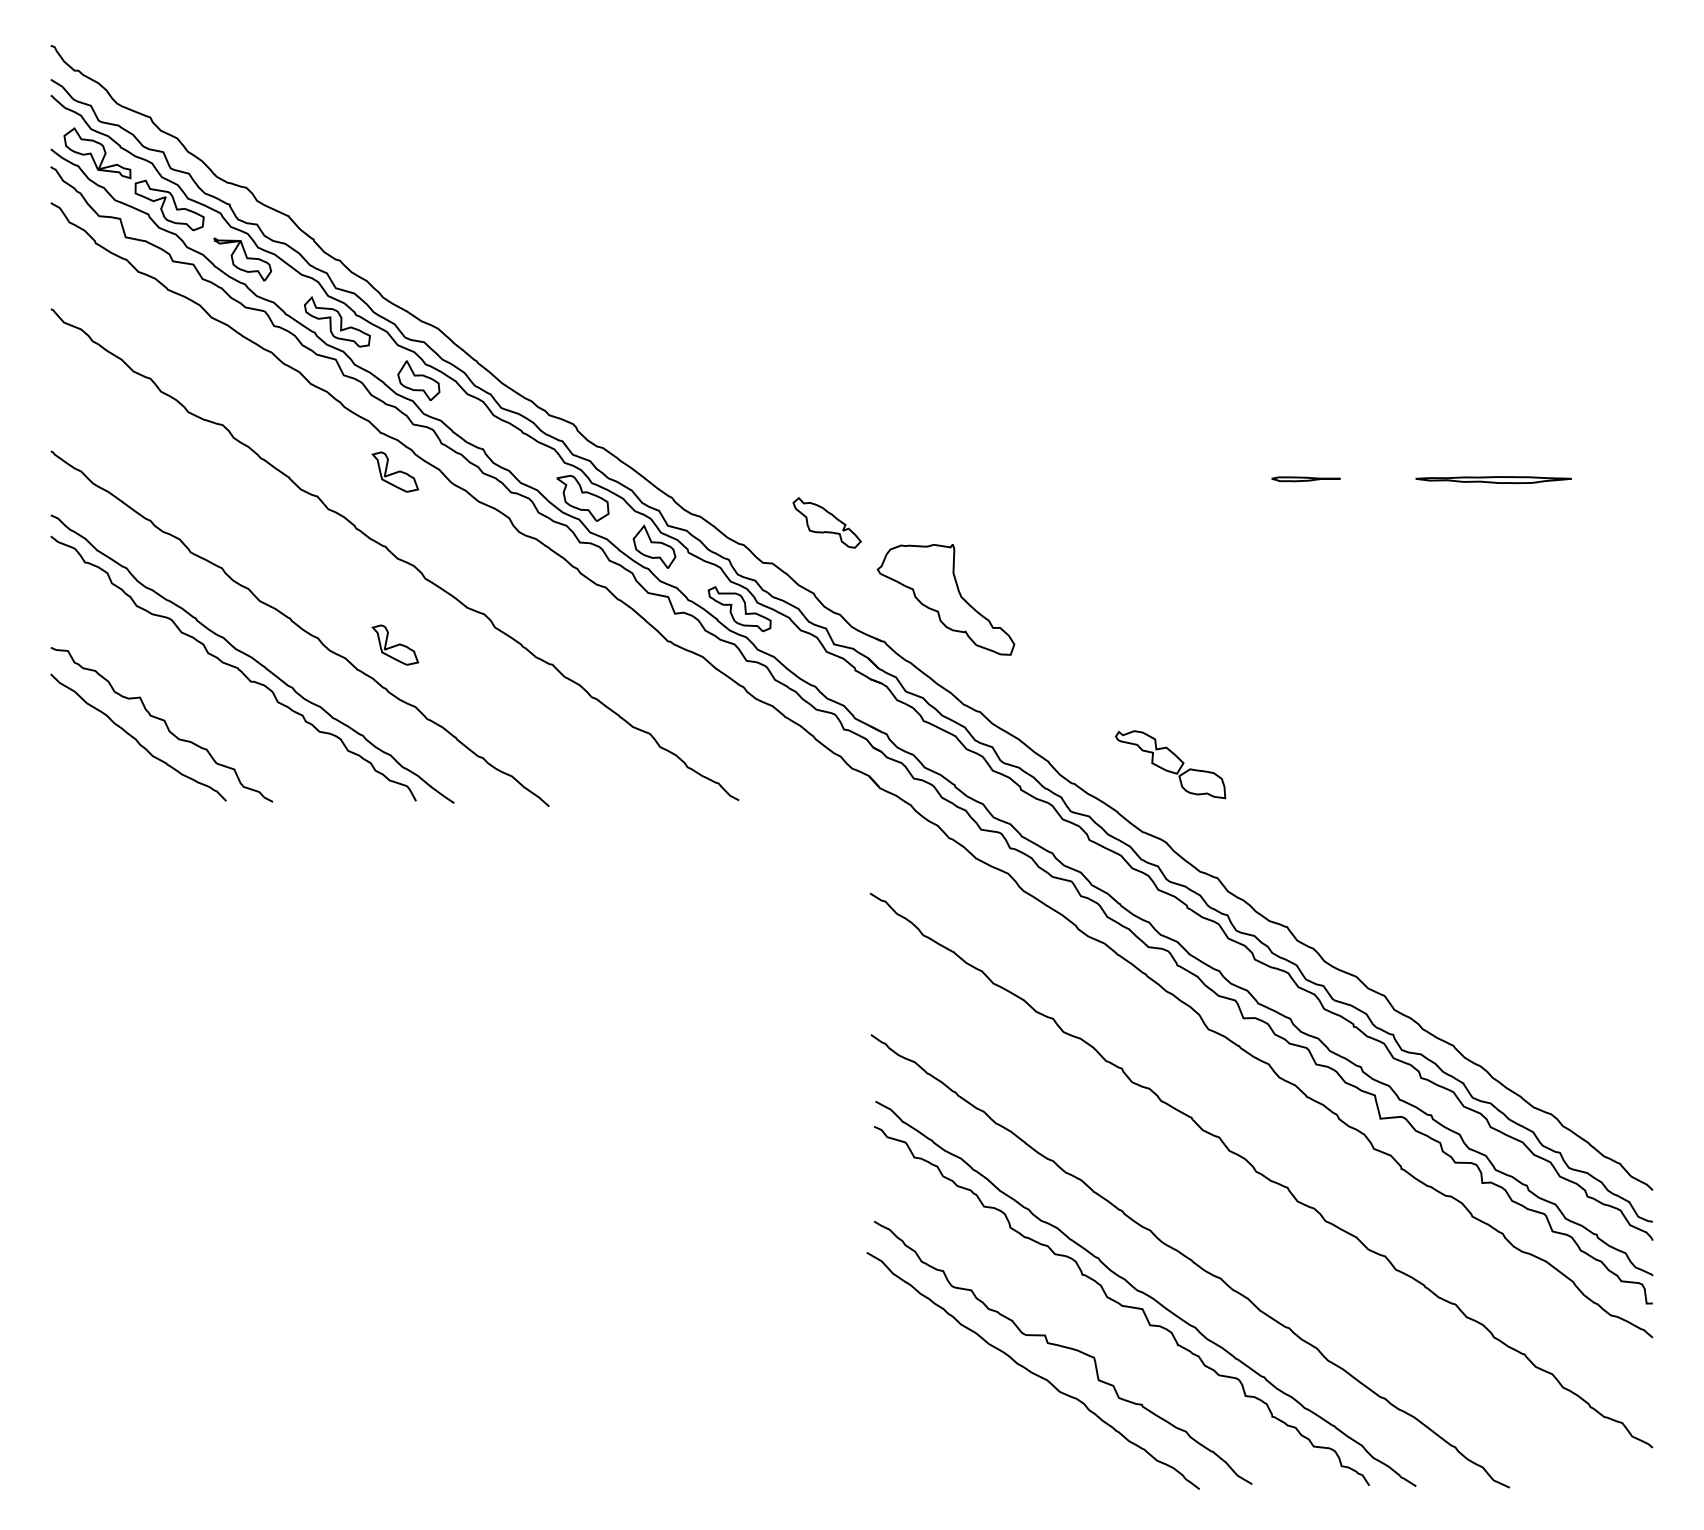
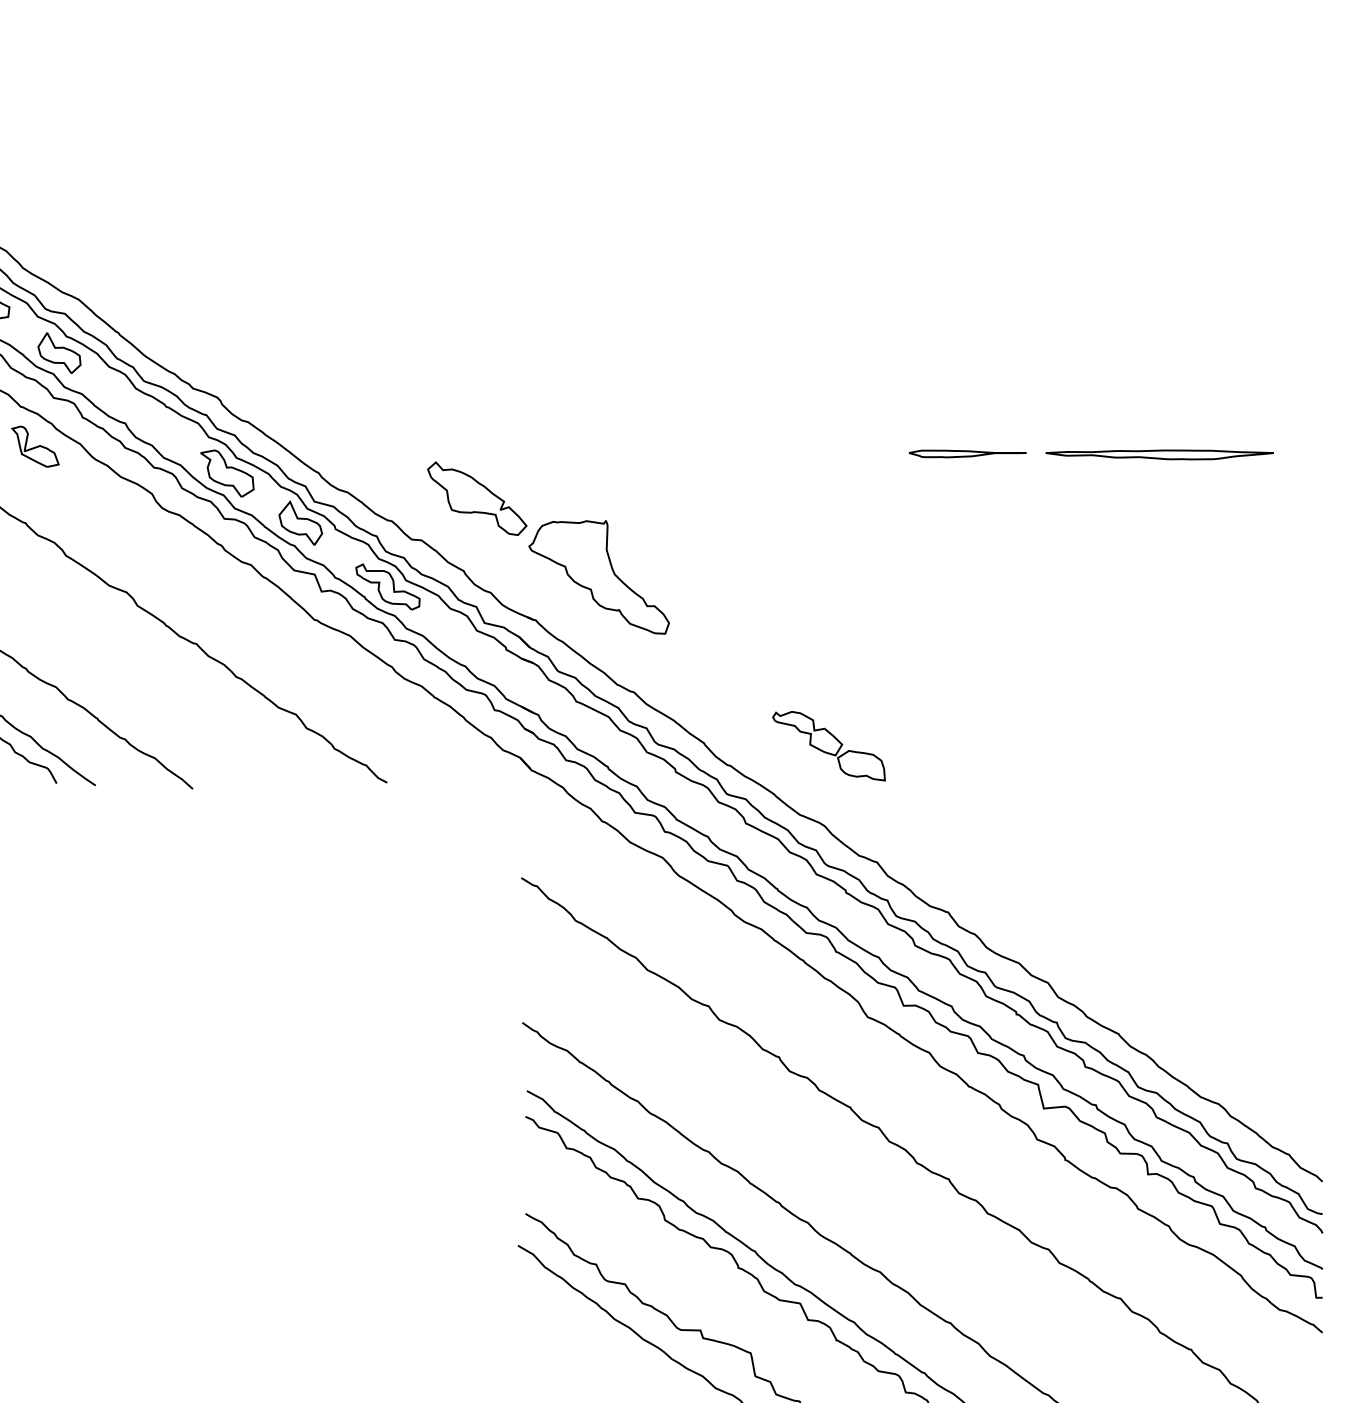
part: (1305, 479) -> (967, 454), size x1.67
part: (1493, 479) -> (1159, 454), size x1.43
part: (827, 522) -> (477, 498), size x1.43
part: (395, 644) -> (35, 623), removed

